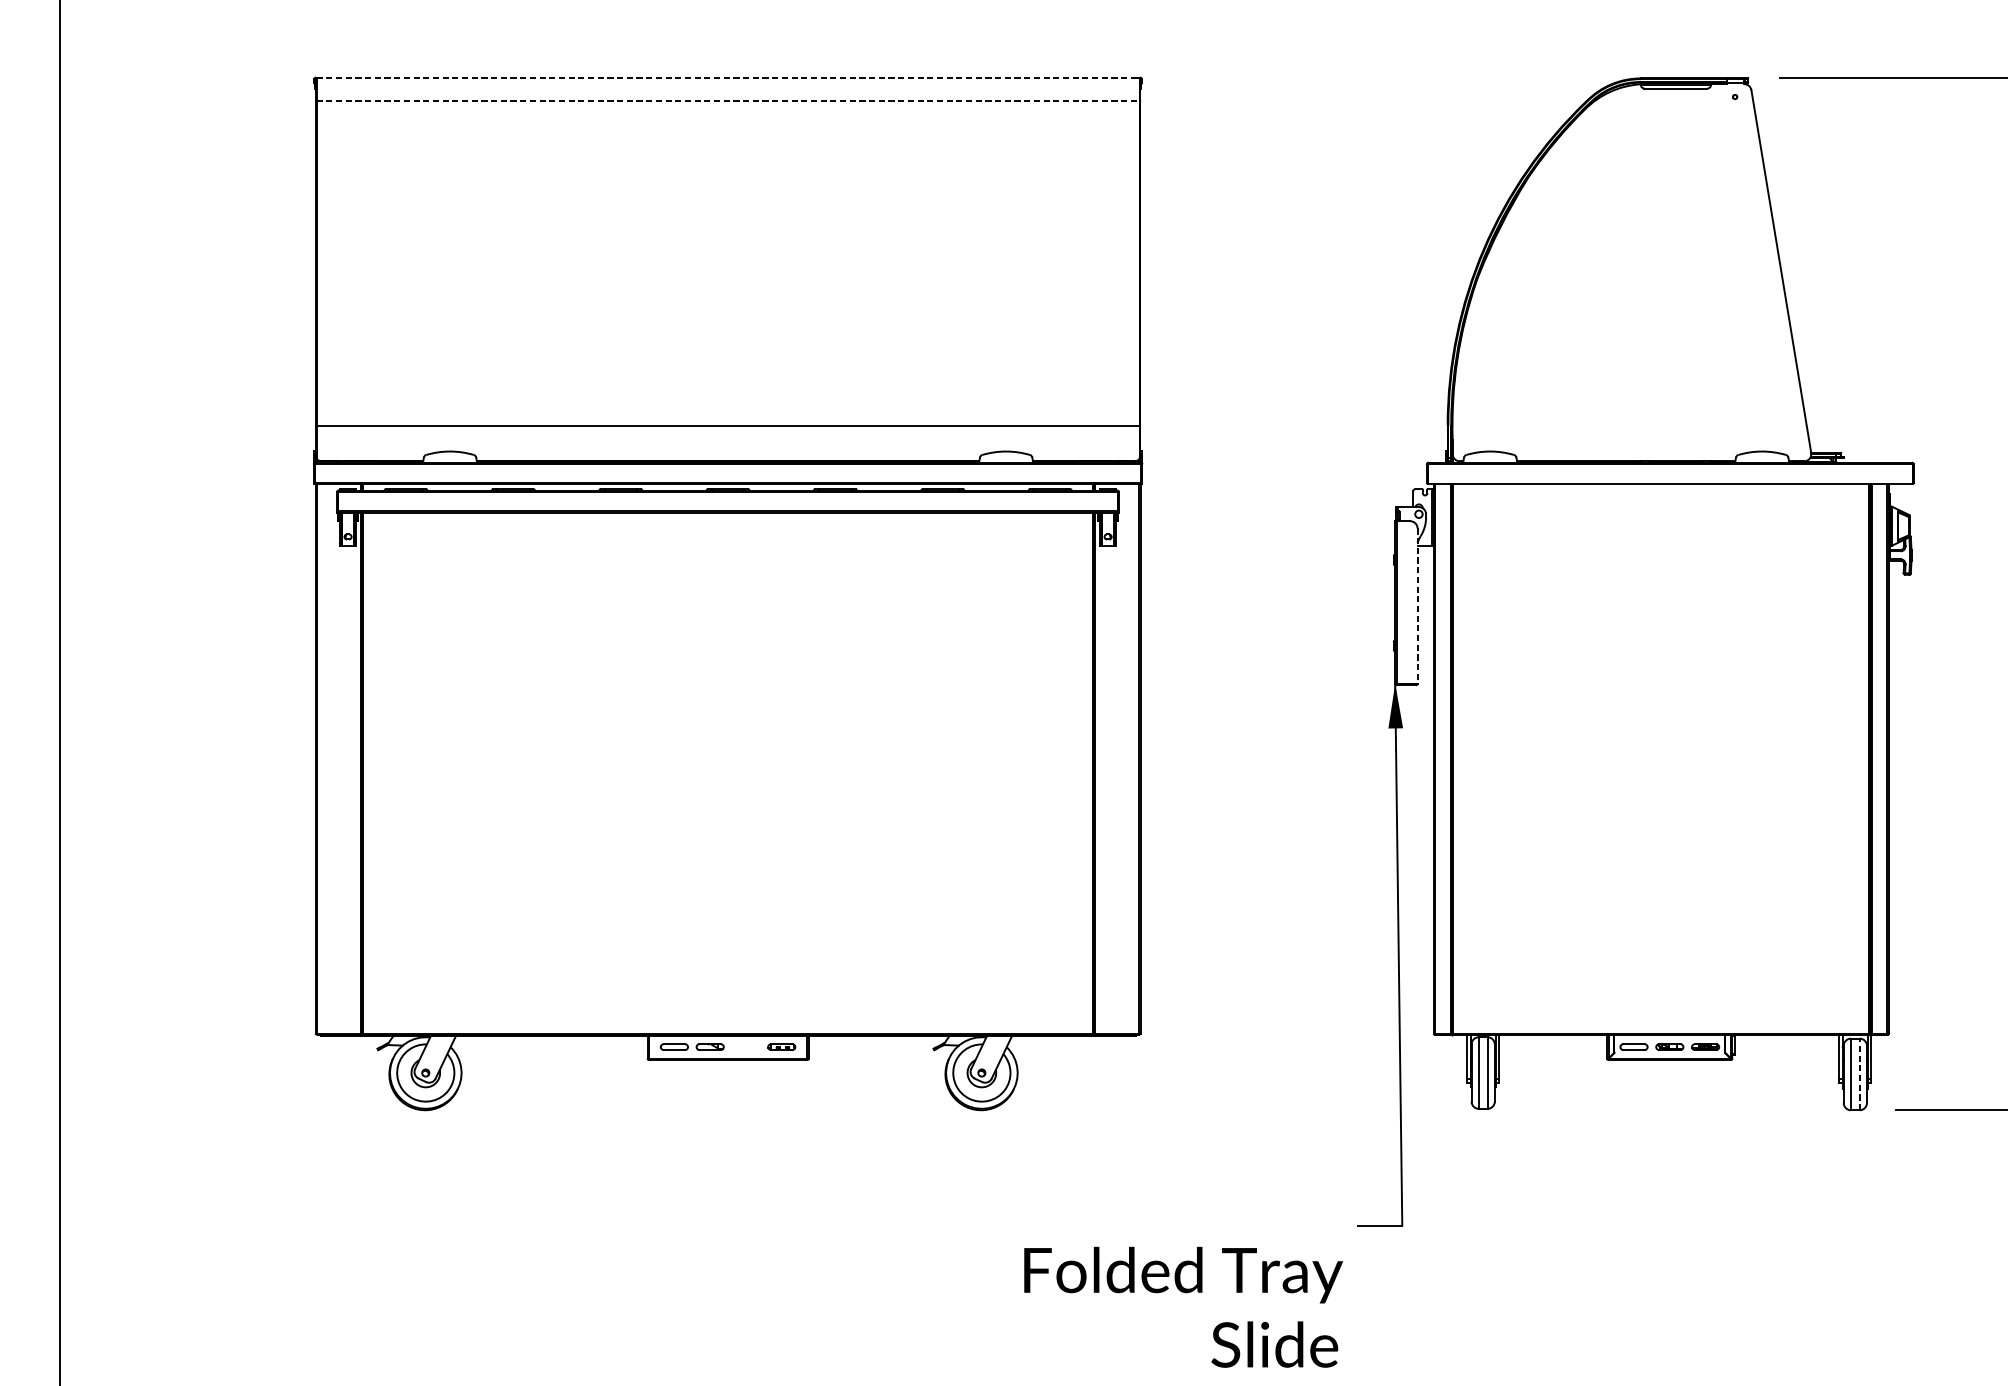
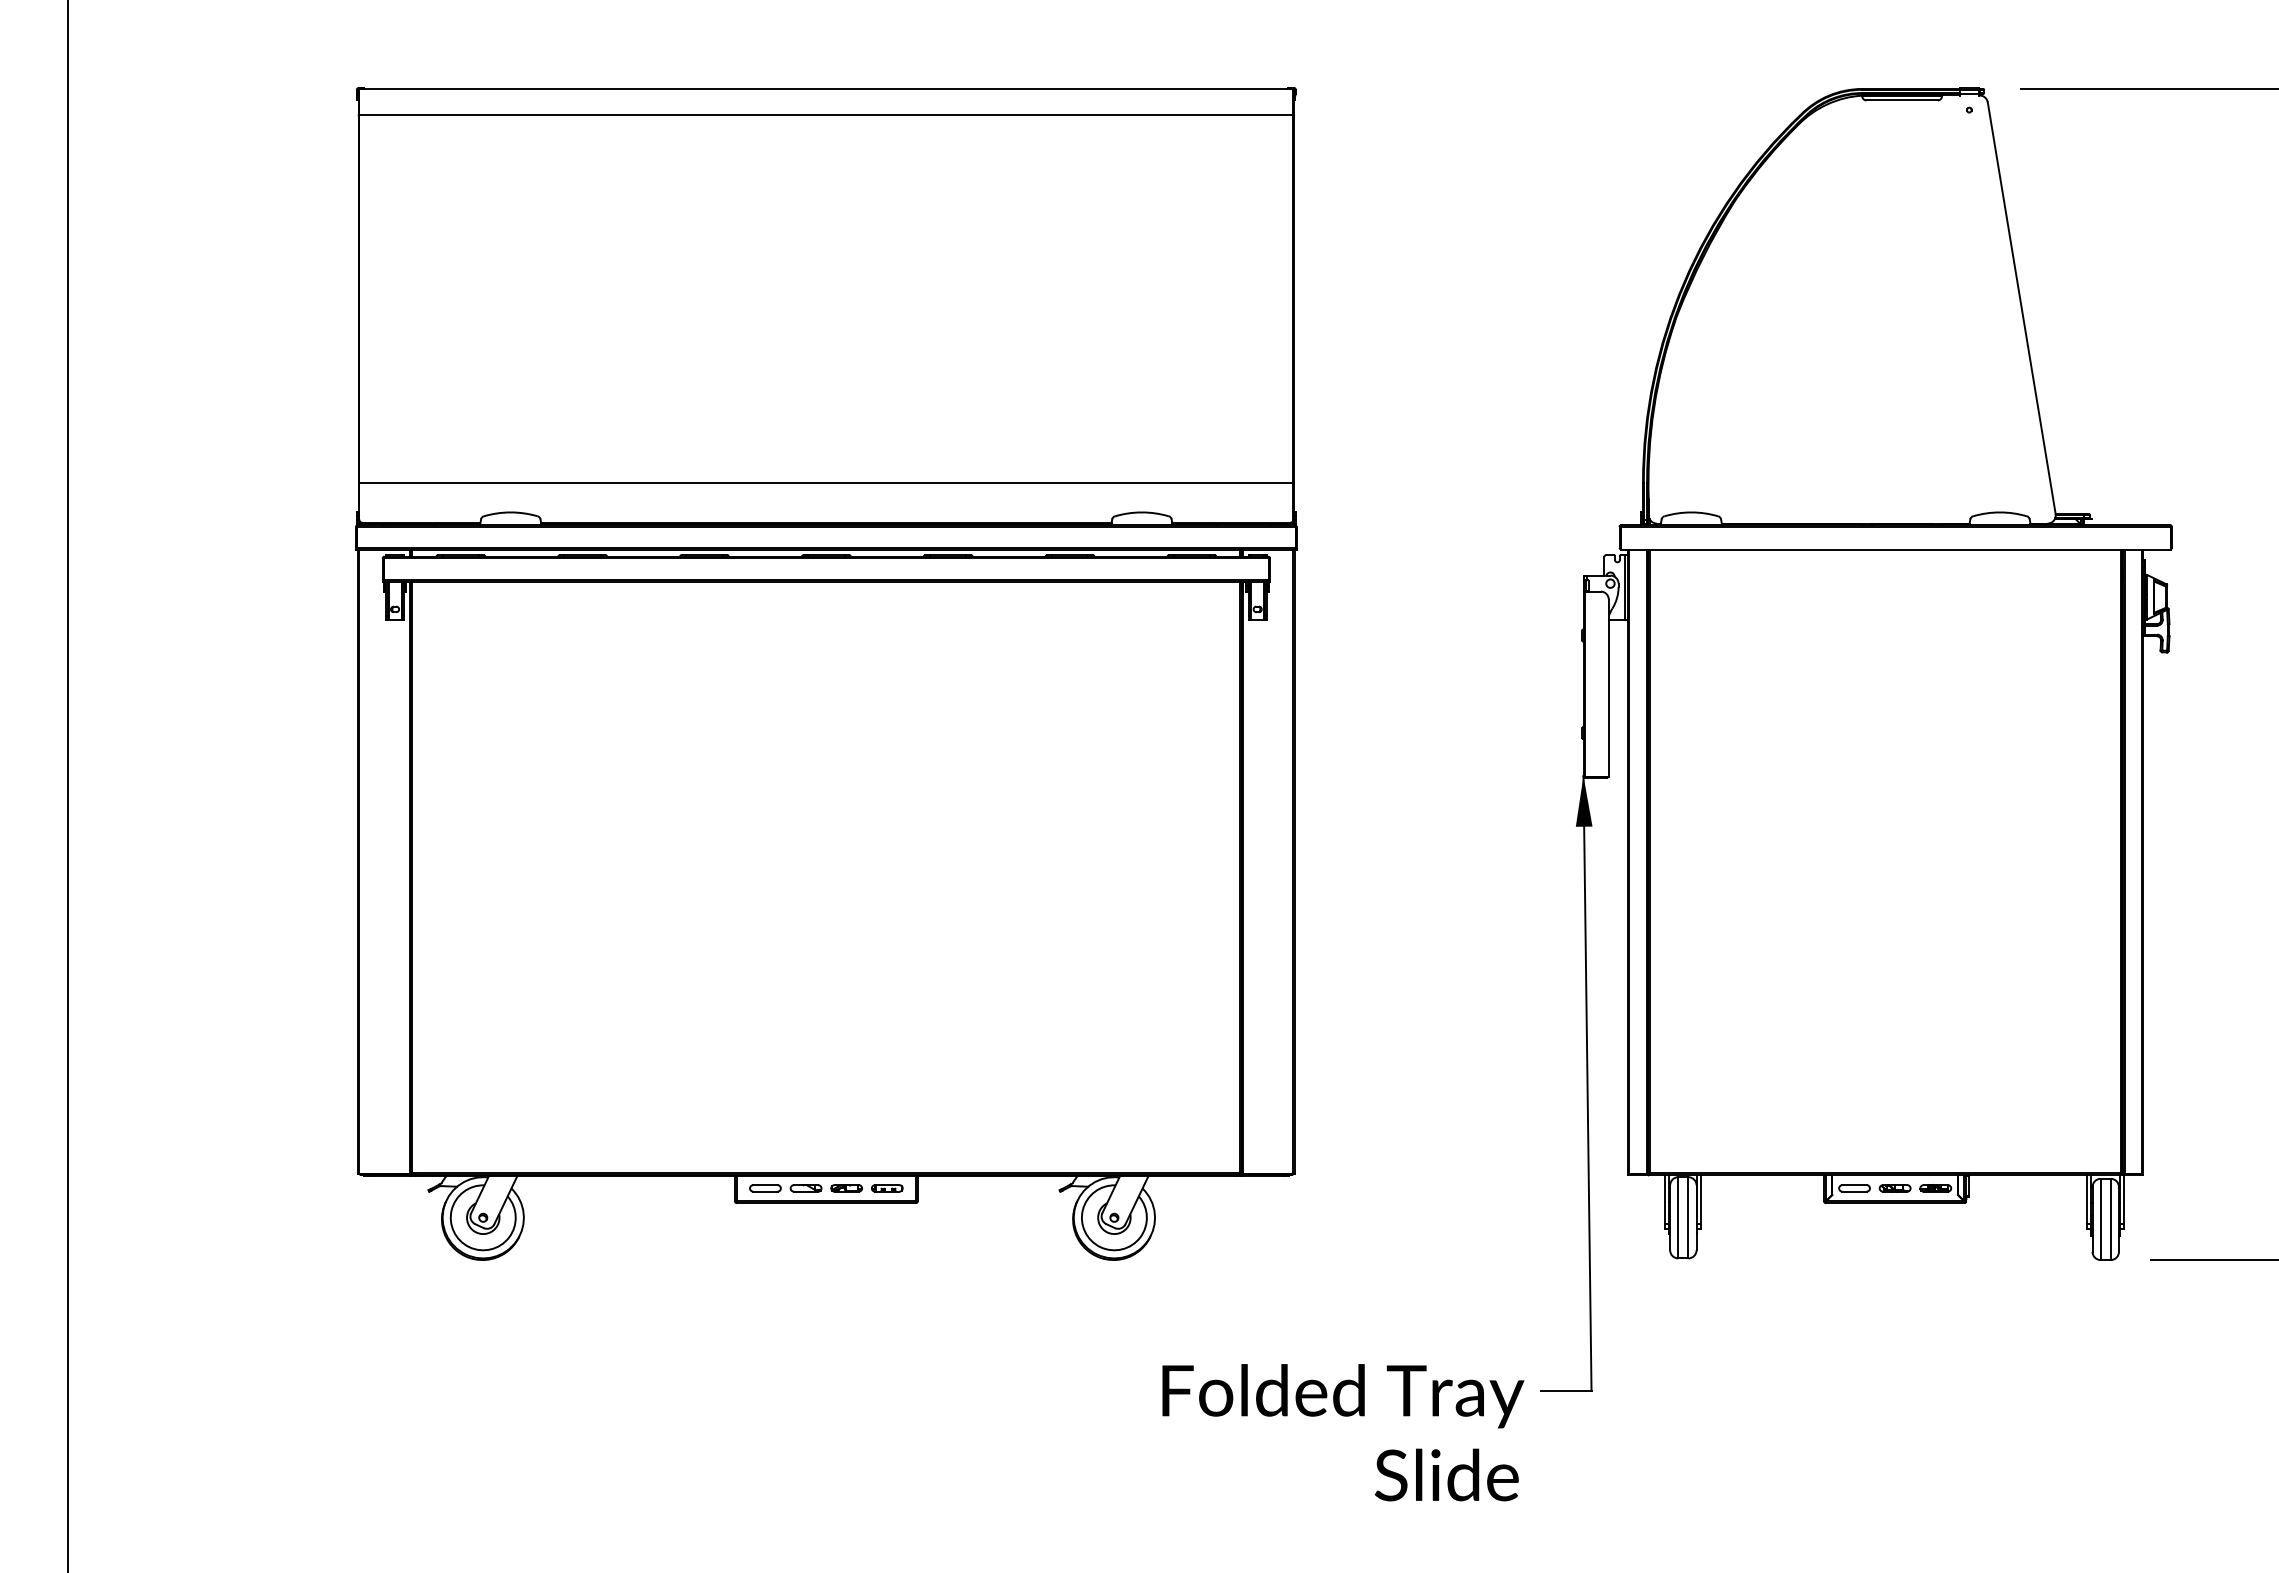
line: (728, 78) -> (826, 89), dashed -> solid
line: (728, 101) -> (826, 115), dashed -> solid
line: (1417, 606) -> (1608, 688), dashed -> solid
part: (745, 1047) -> (846, 1188), added
line: (1859, 1074) -> (2110, 1219), dashed -> solid
text: (1183, 1307) -> (1343, 1432), moved

